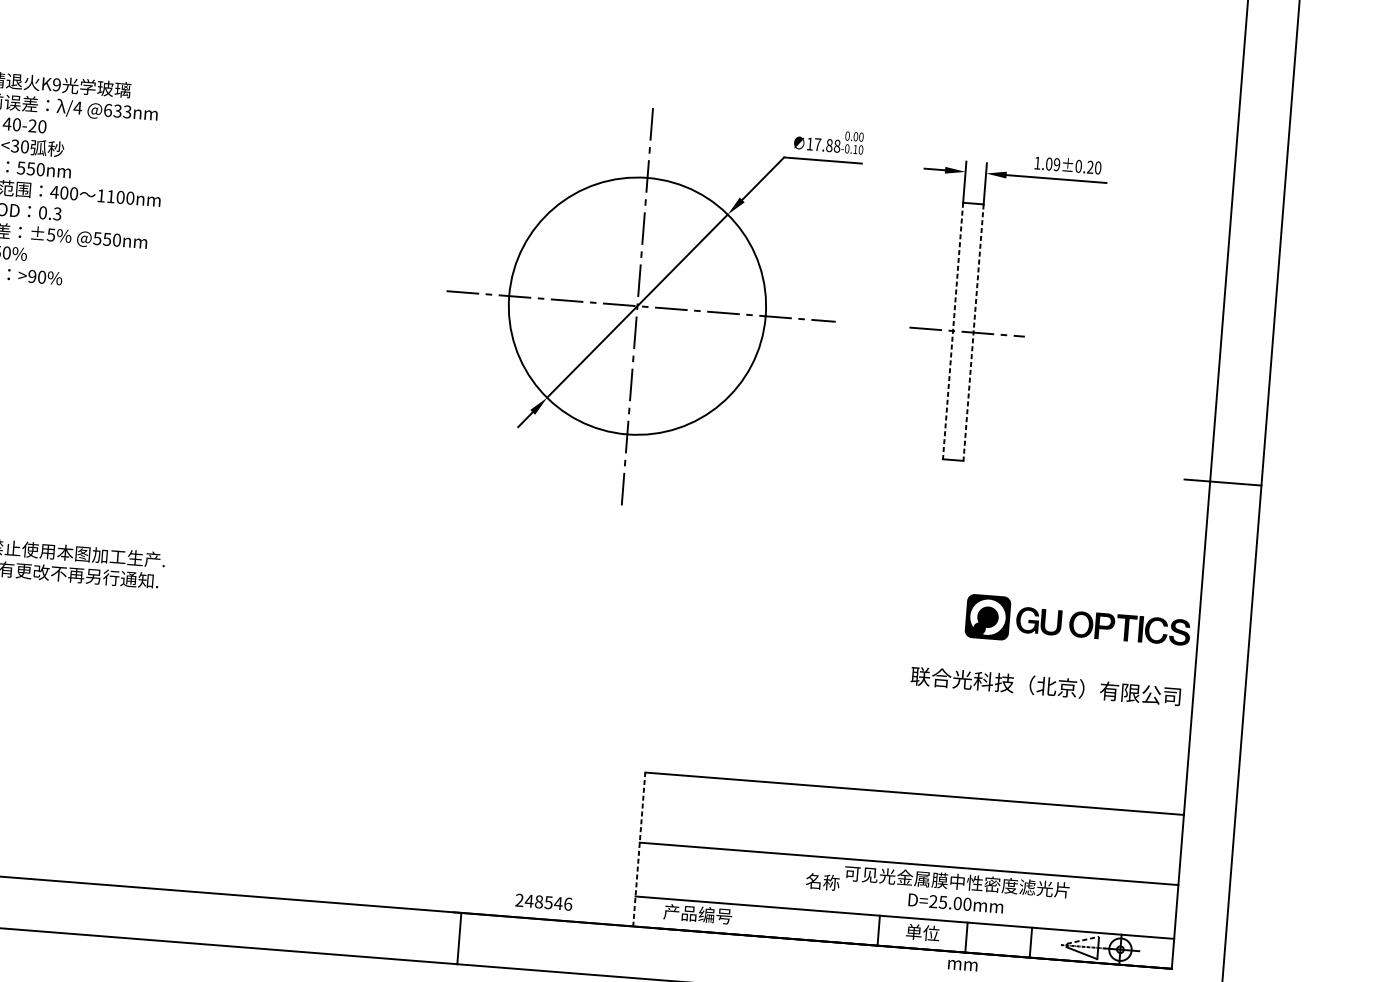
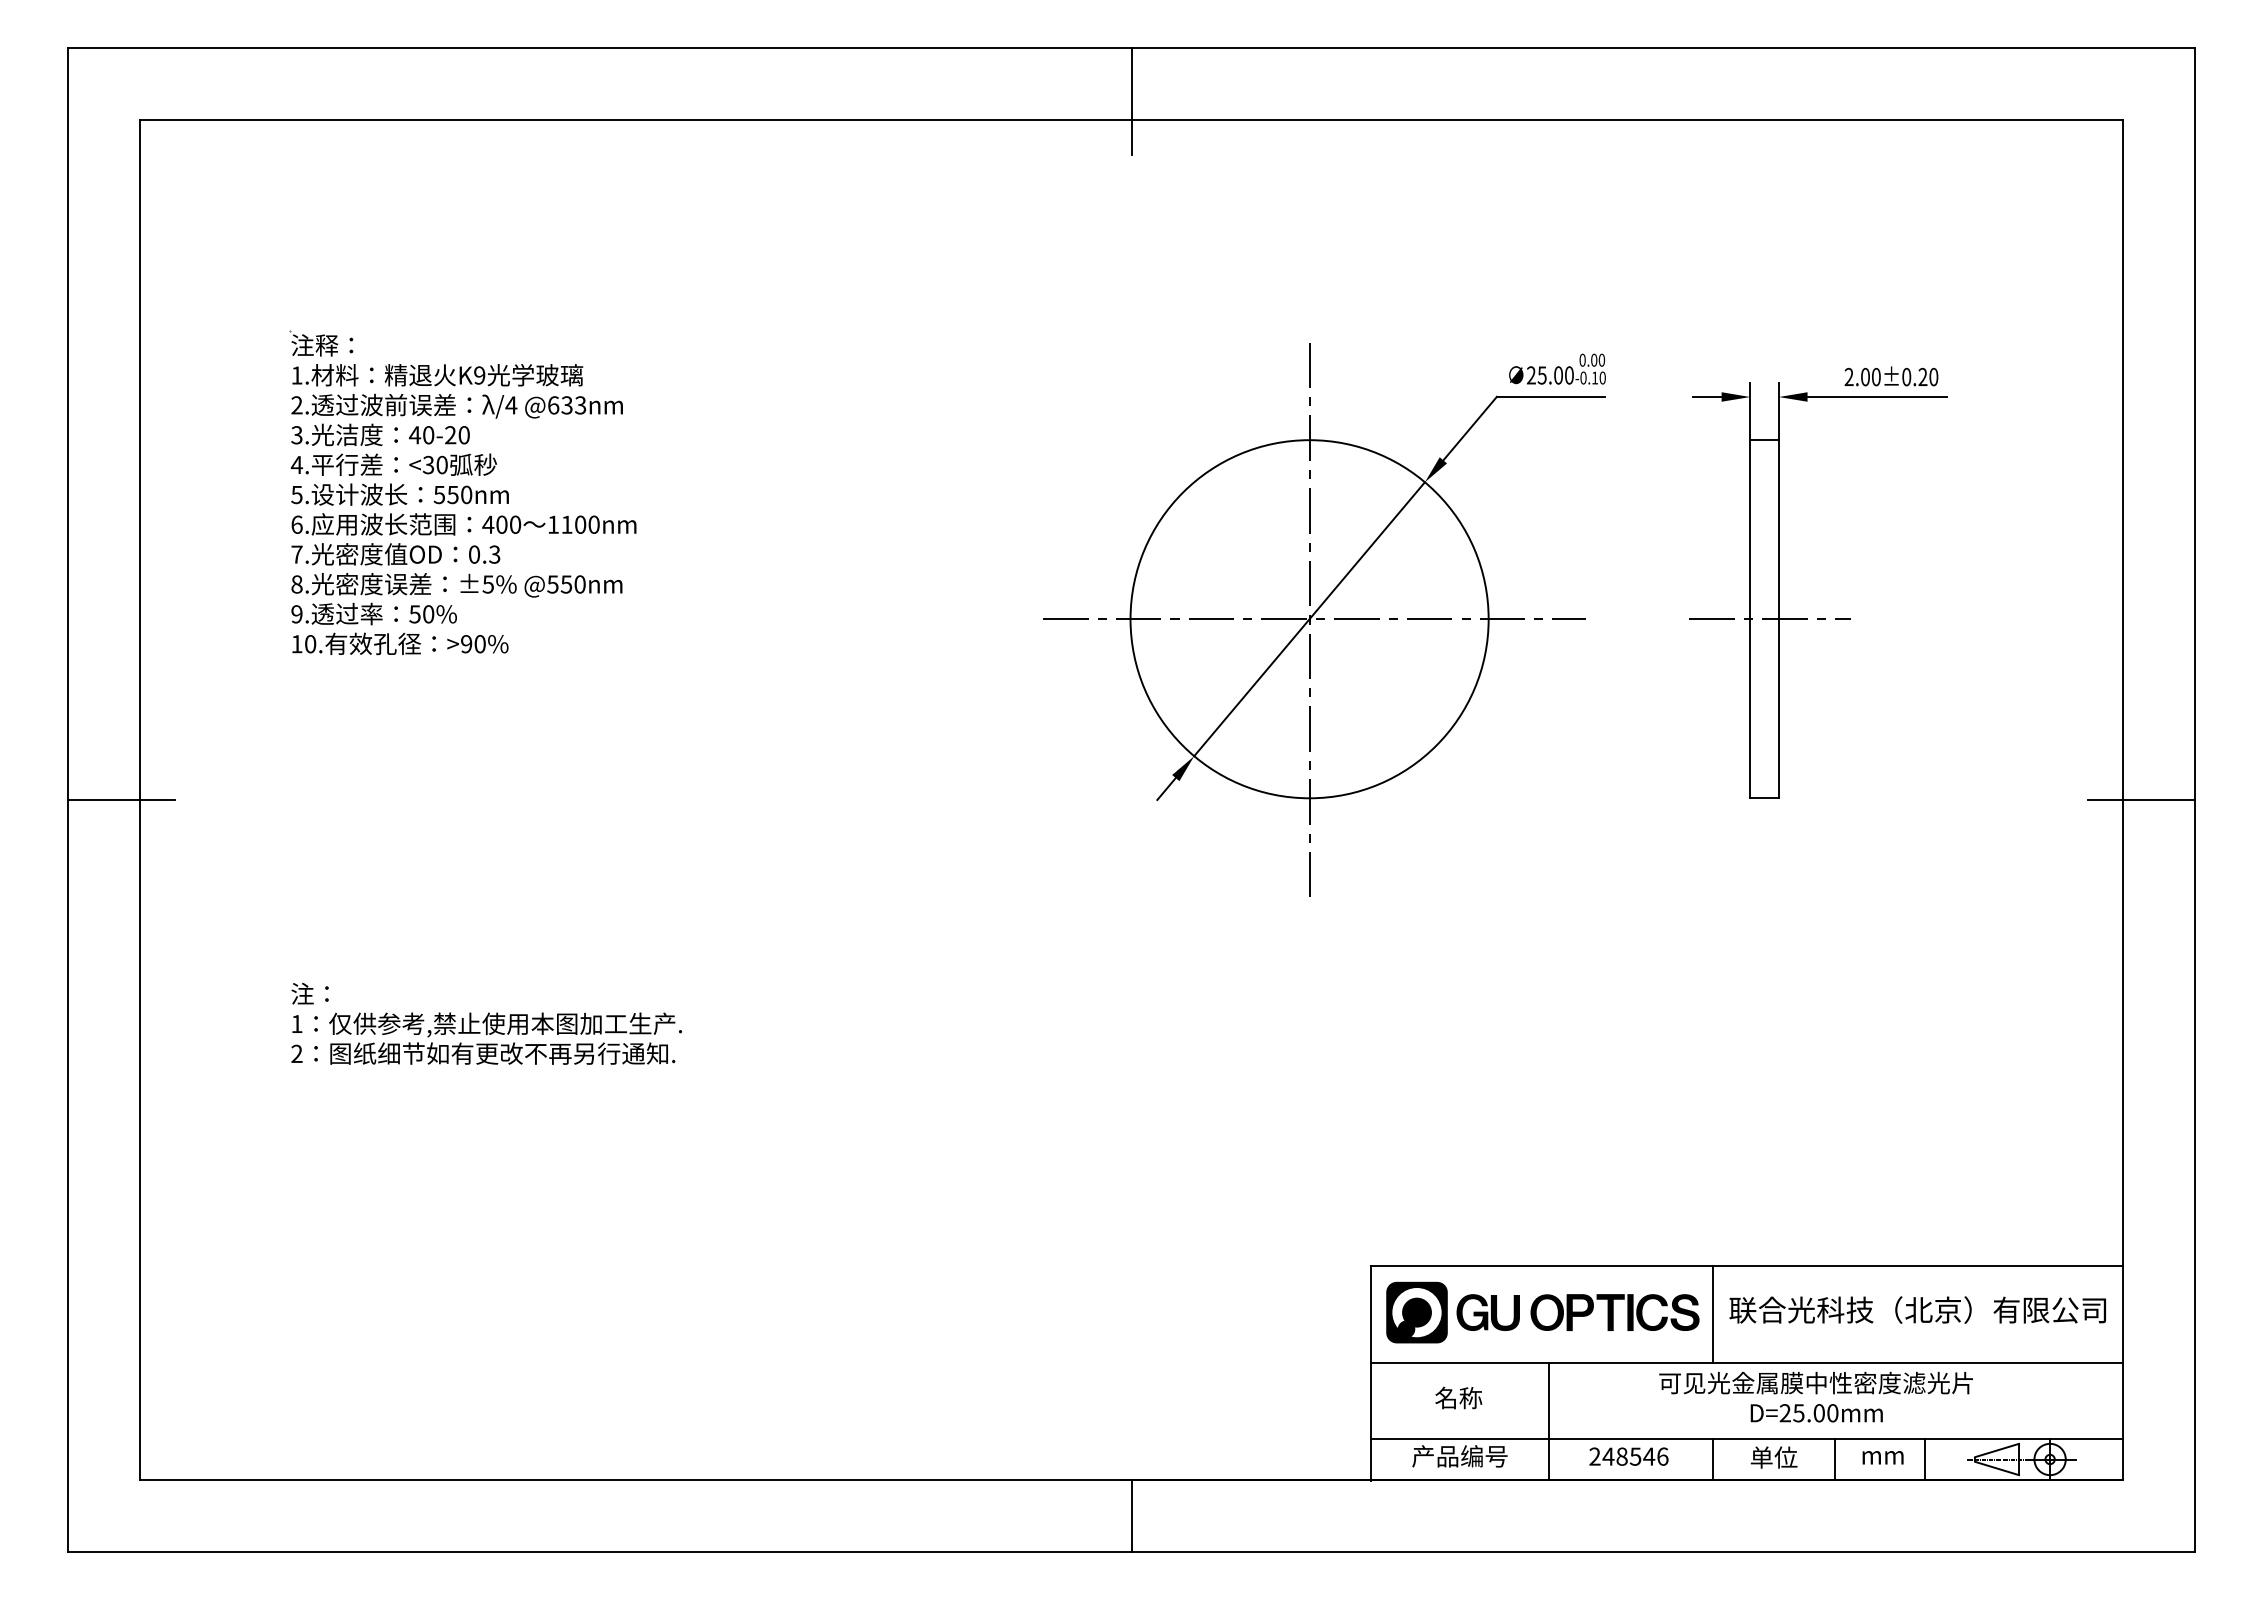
text: (823, 145) -> (1550, 375), 17.88 -> 25.00
text: (1047, 163) -> (1862, 376), 1.09±0.20 -> 2.00±0.20
line: (953, 331) -> (1750, 619), dashed -> solid
line: (973, 332) -> (1778, 619), dashed -> solid
part: (1077, 624) -> (1542, 1312), moved
text: (1045, 685) -> (1917, 1309), moved
line: (886, 826) -> (1712, 1313), added
line: (639, 849) -> (1371, 1372), dashed -> solid
text: (822, 881) -> (1458, 1397), moved
line: (763, 894) -> (1548, 1421), added
text: (543, 902) -> (1628, 1456), moved
line: (1083, 940) -> (1997, 1450), dashed -> solid
text: (962, 965) -> (1882, 1457), moved

